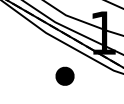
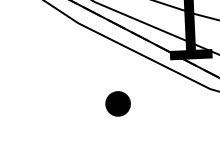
part: (64, 75) -> (117, 102), size x0.7

